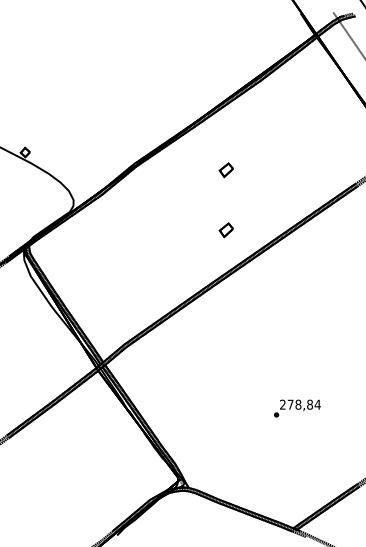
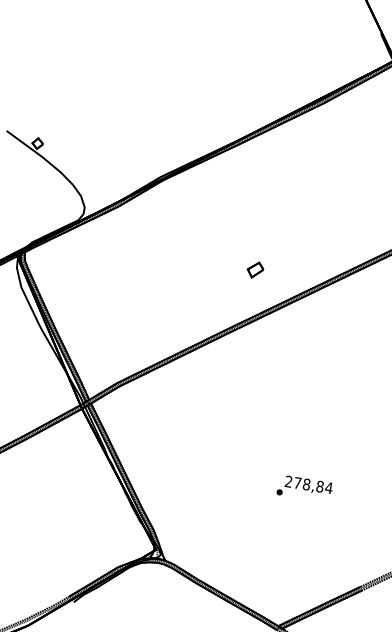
part: (225, 170) -> (265, 200), removed

